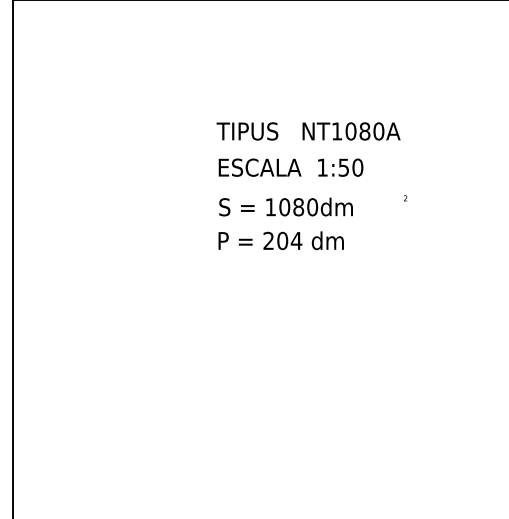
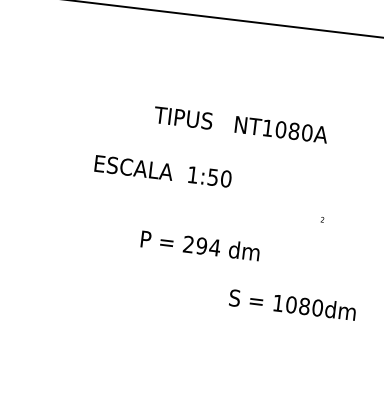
text: (308, 131) -> (240, 125), moved
text: (290, 167) -> (162, 171), moved
text: (285, 206) -> (292, 304), moved
text: (282, 241) -> (201, 246), 204 -> 294

